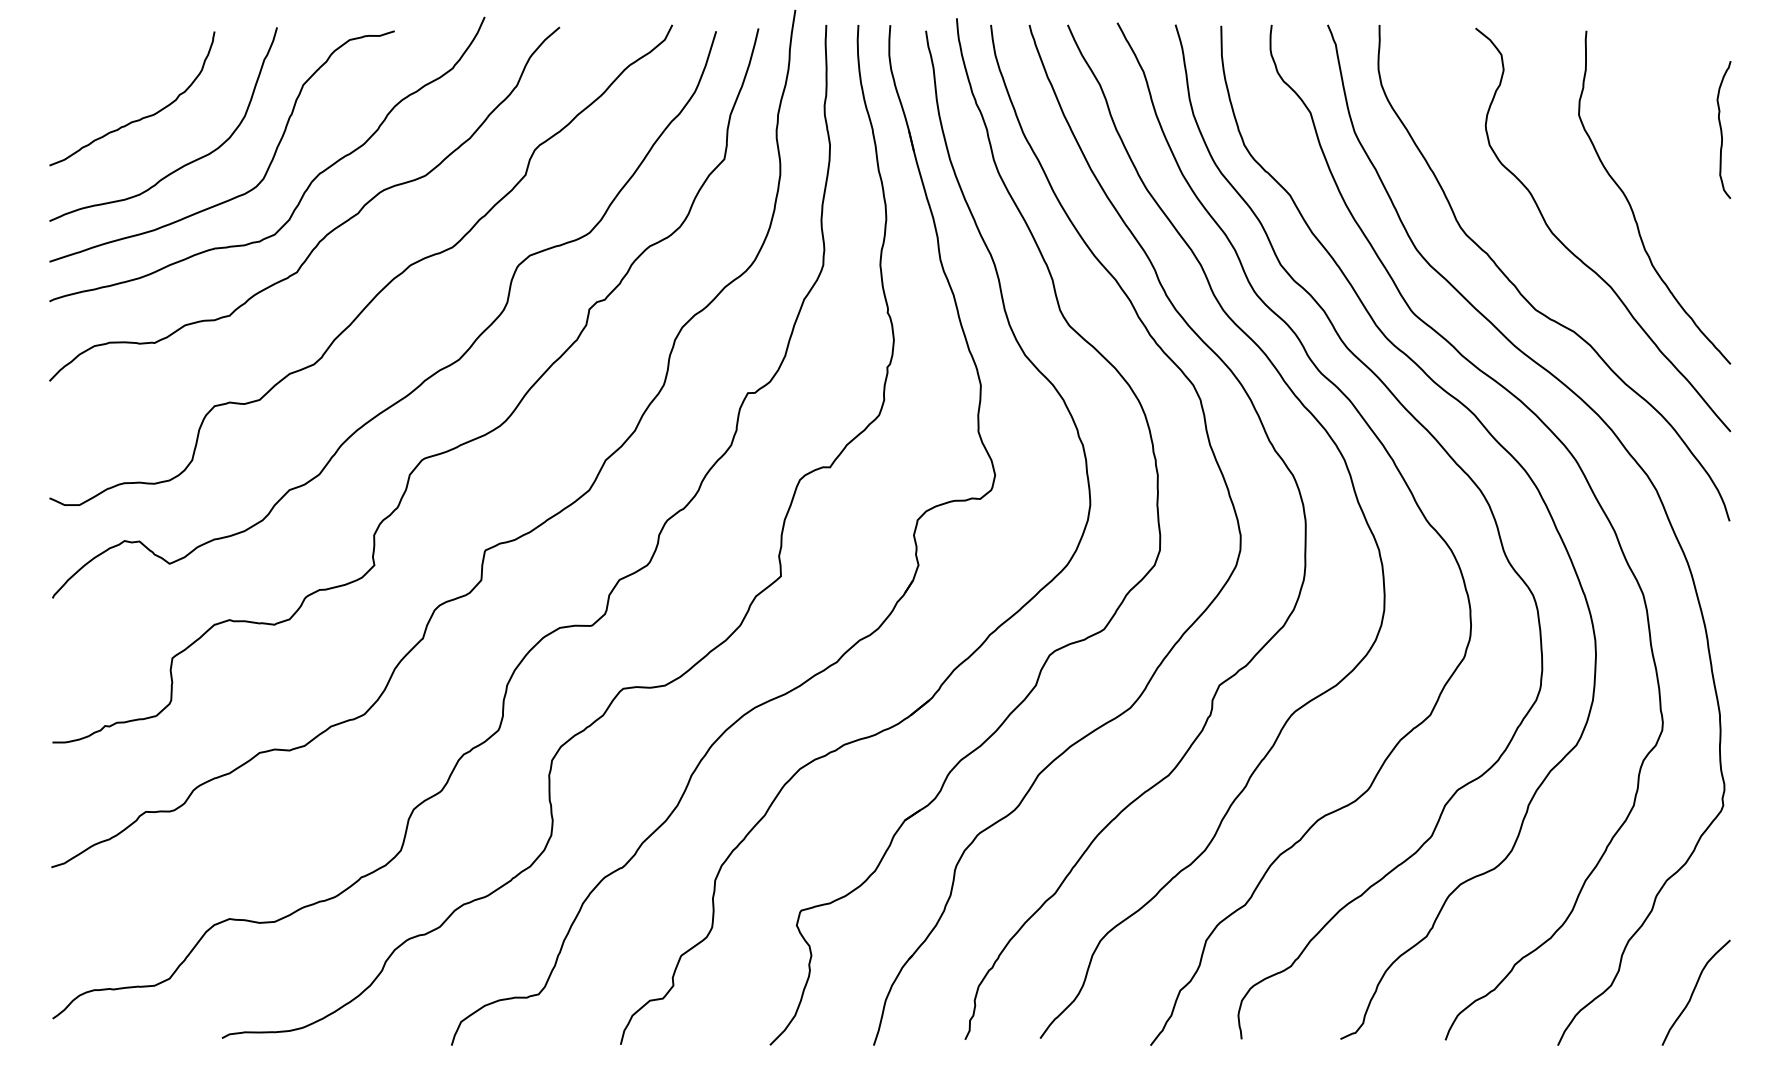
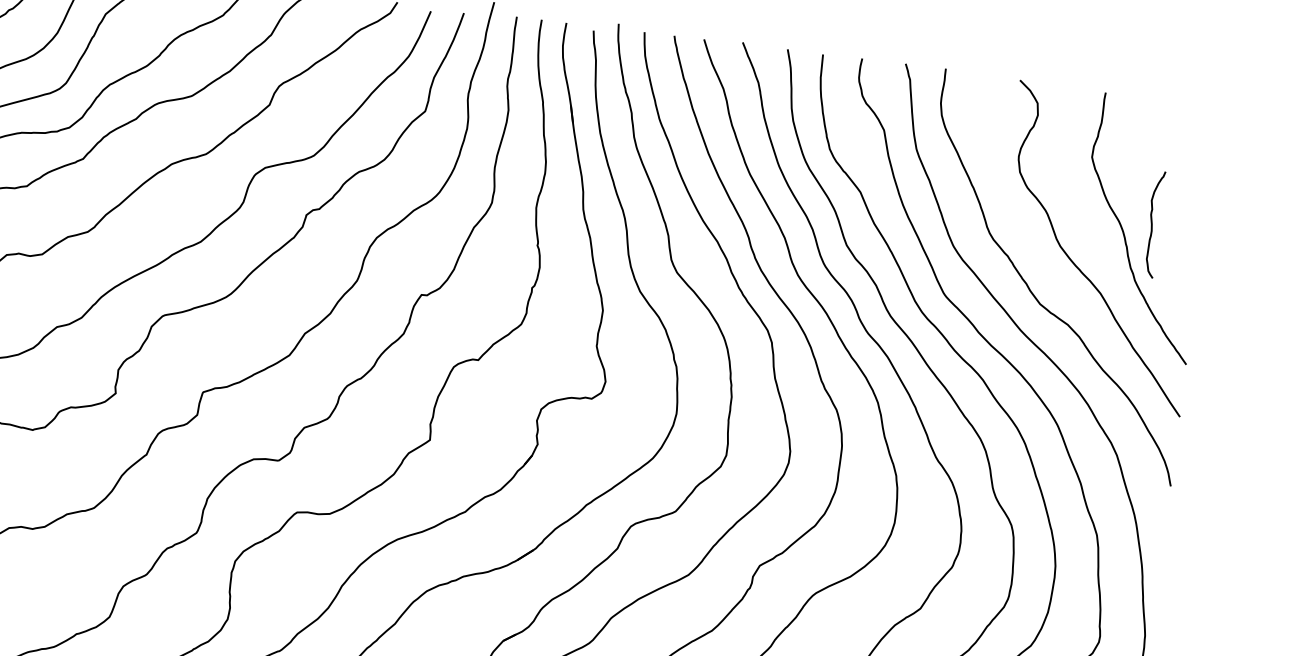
curve: (1722, 130) -> (1152, 224), moved

